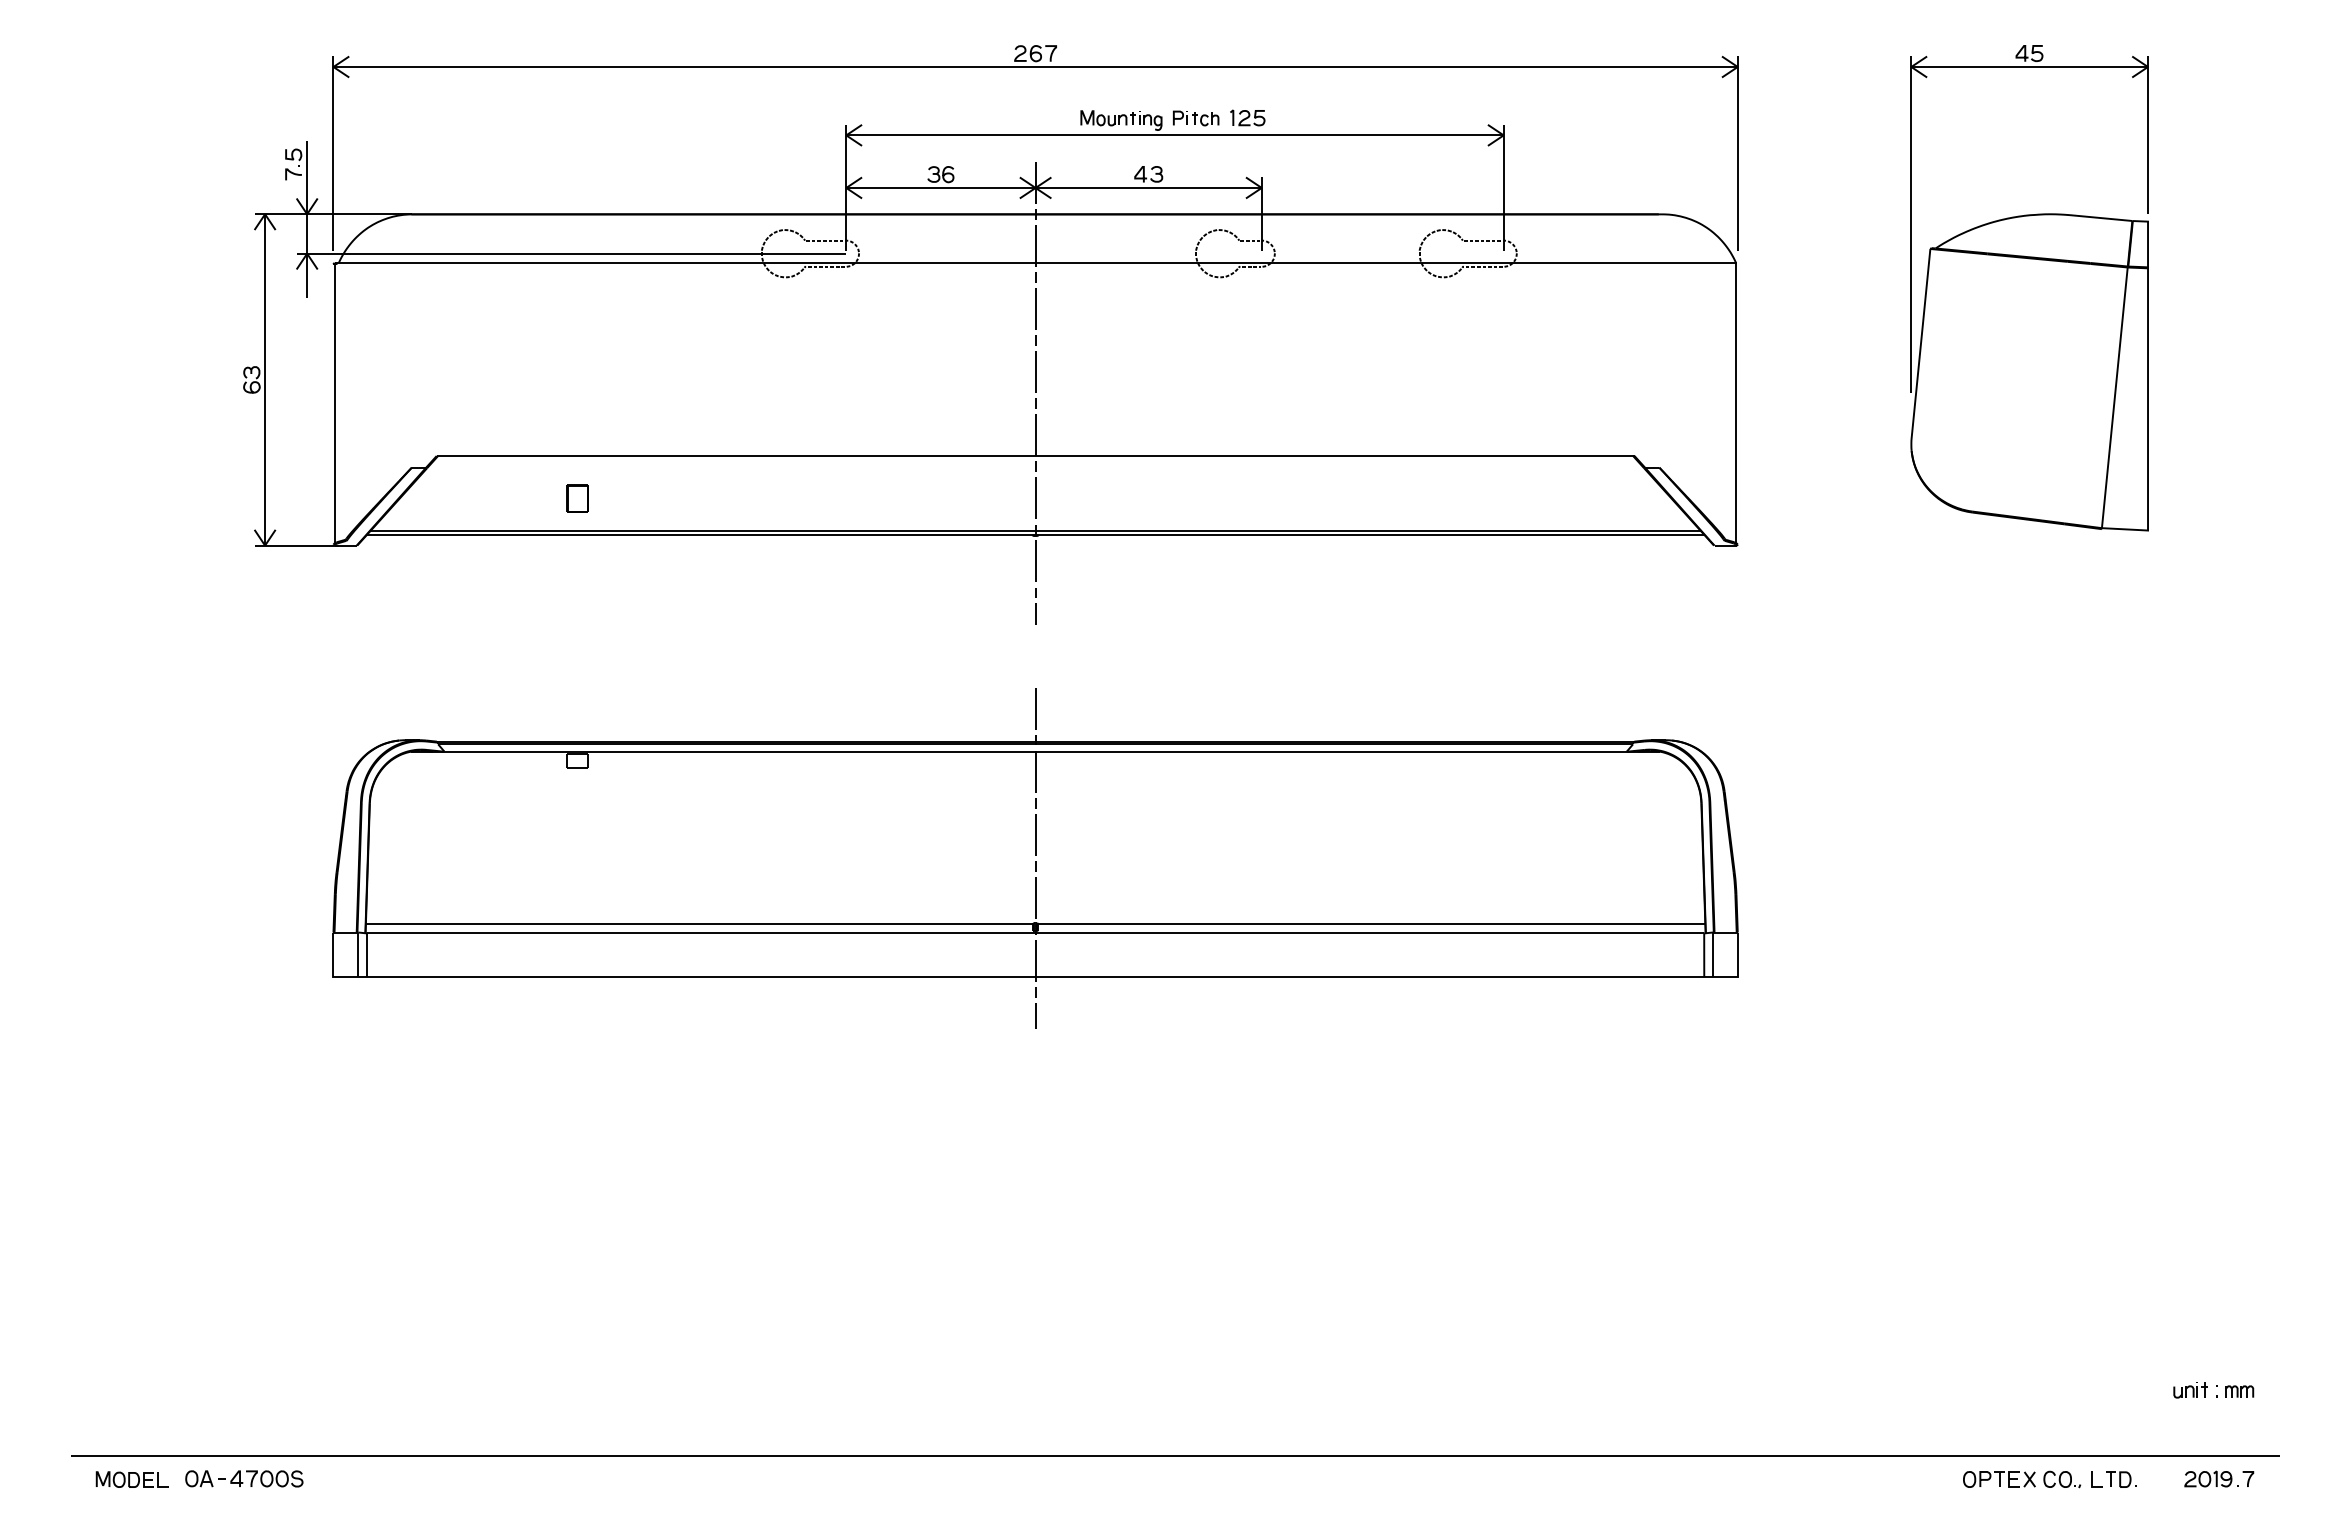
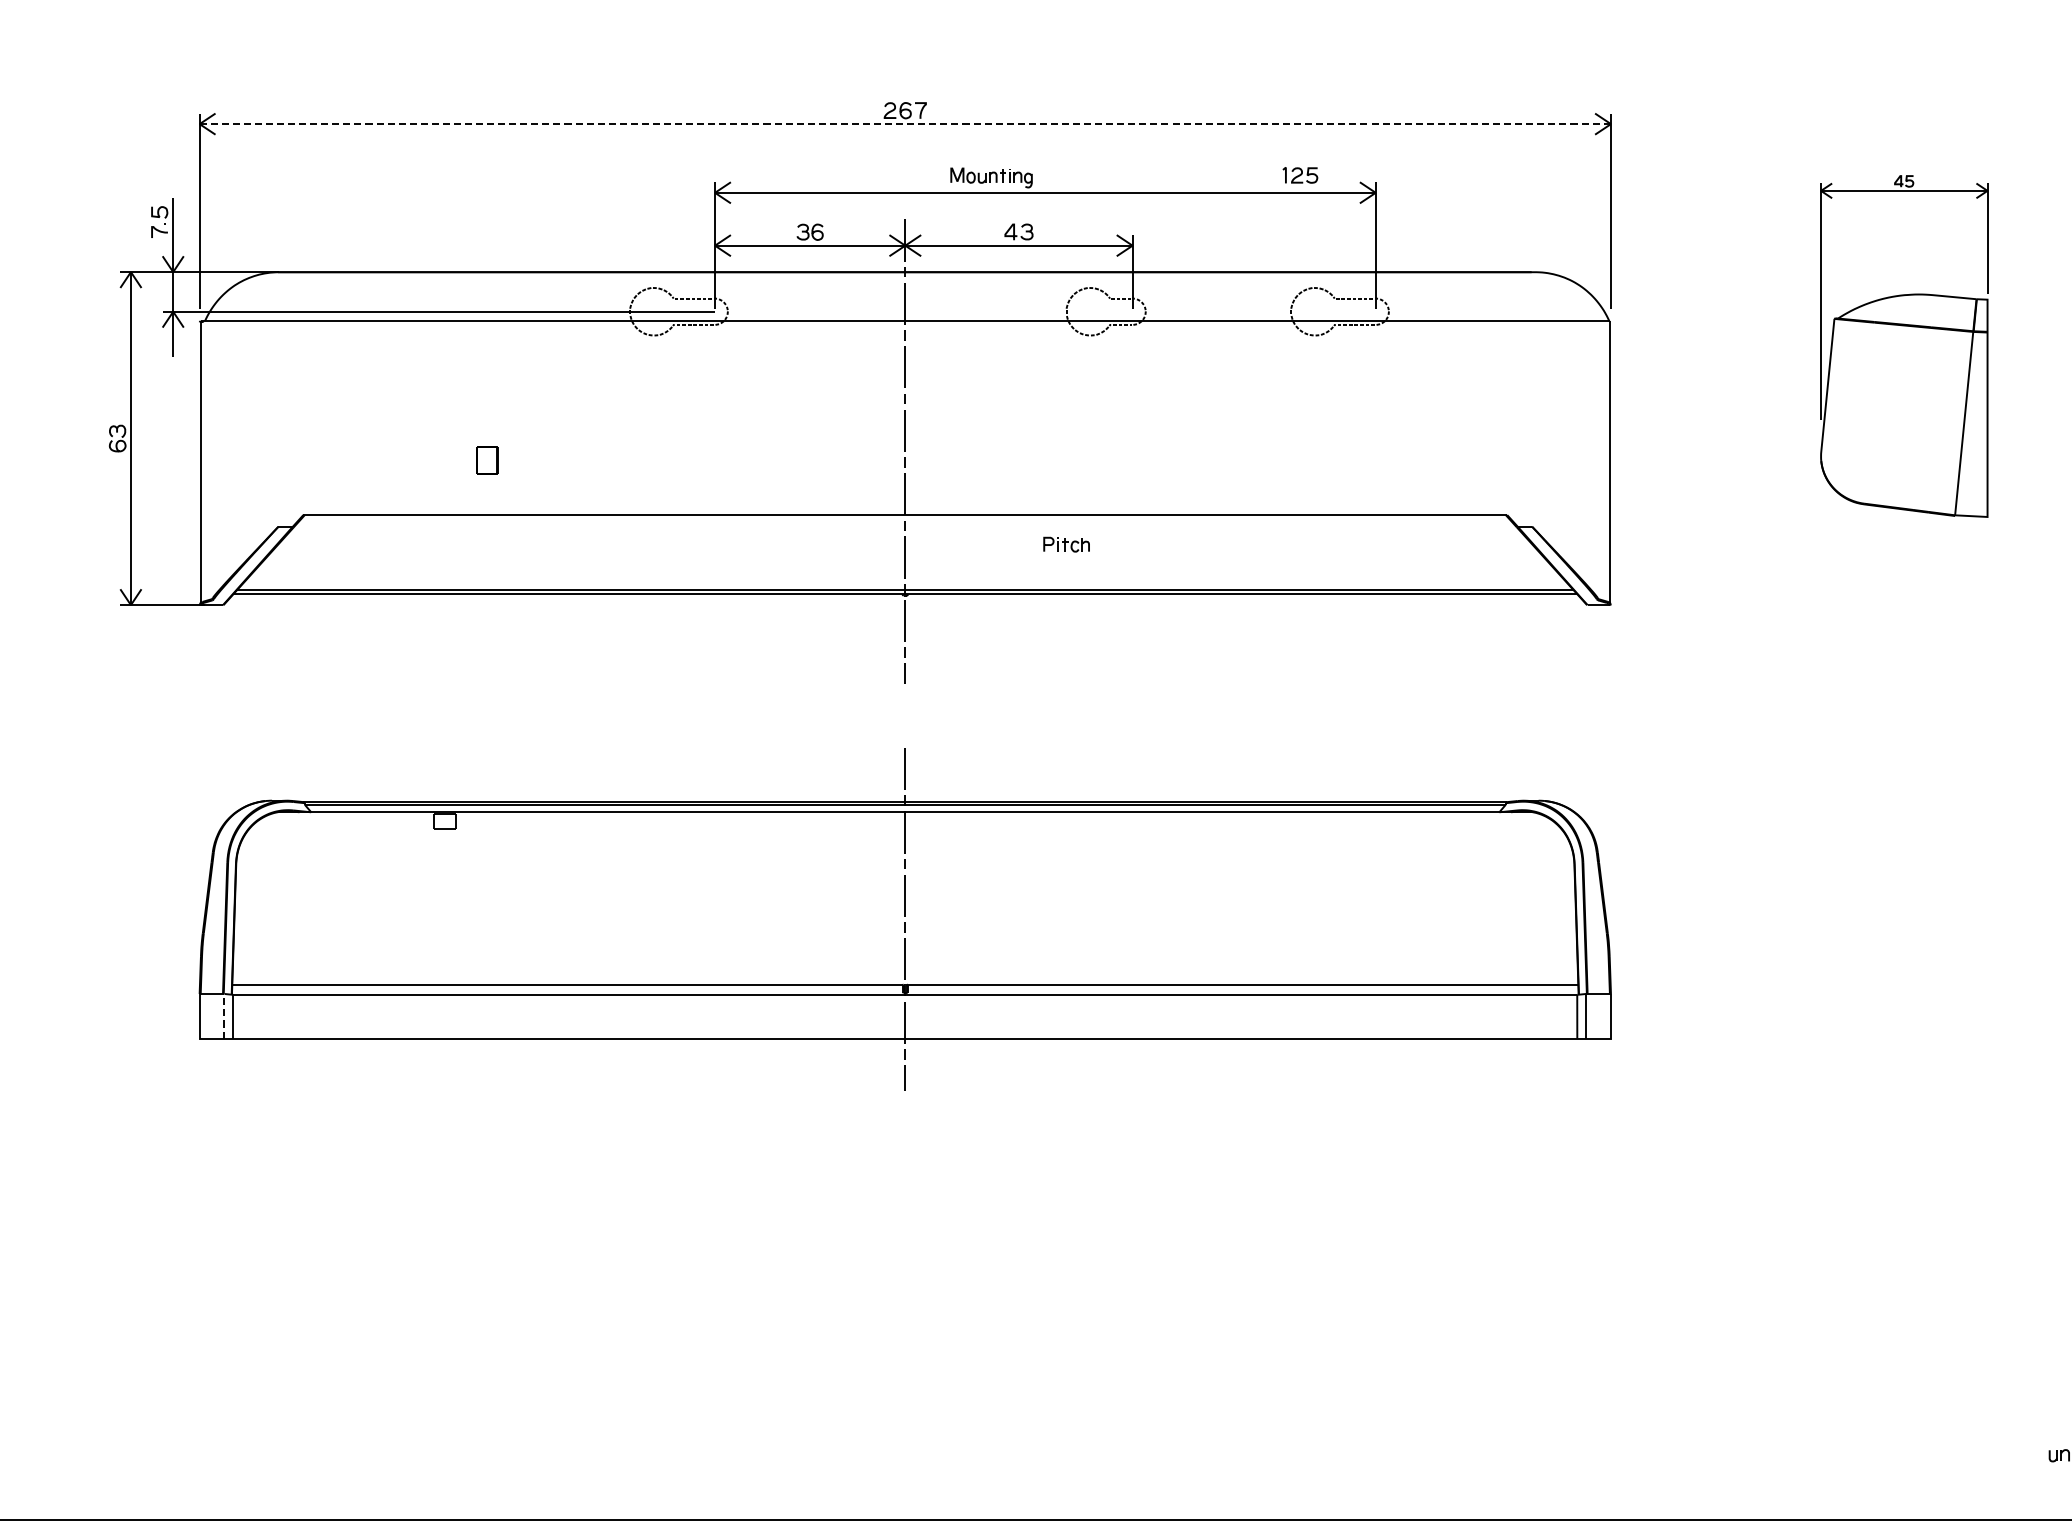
line: (1036, 67) -> (906, 124), solid -> dashed
part: (1247, 117) -> (1300, 174), moved
part: (1196, 118) -> (1067, 544), moved
part: (2029, 288) -> (1904, 346), size x0.7
part: (577, 498) -> (487, 460), moved
line: (358, 954) -> (224, 1016), solid -> dashed

